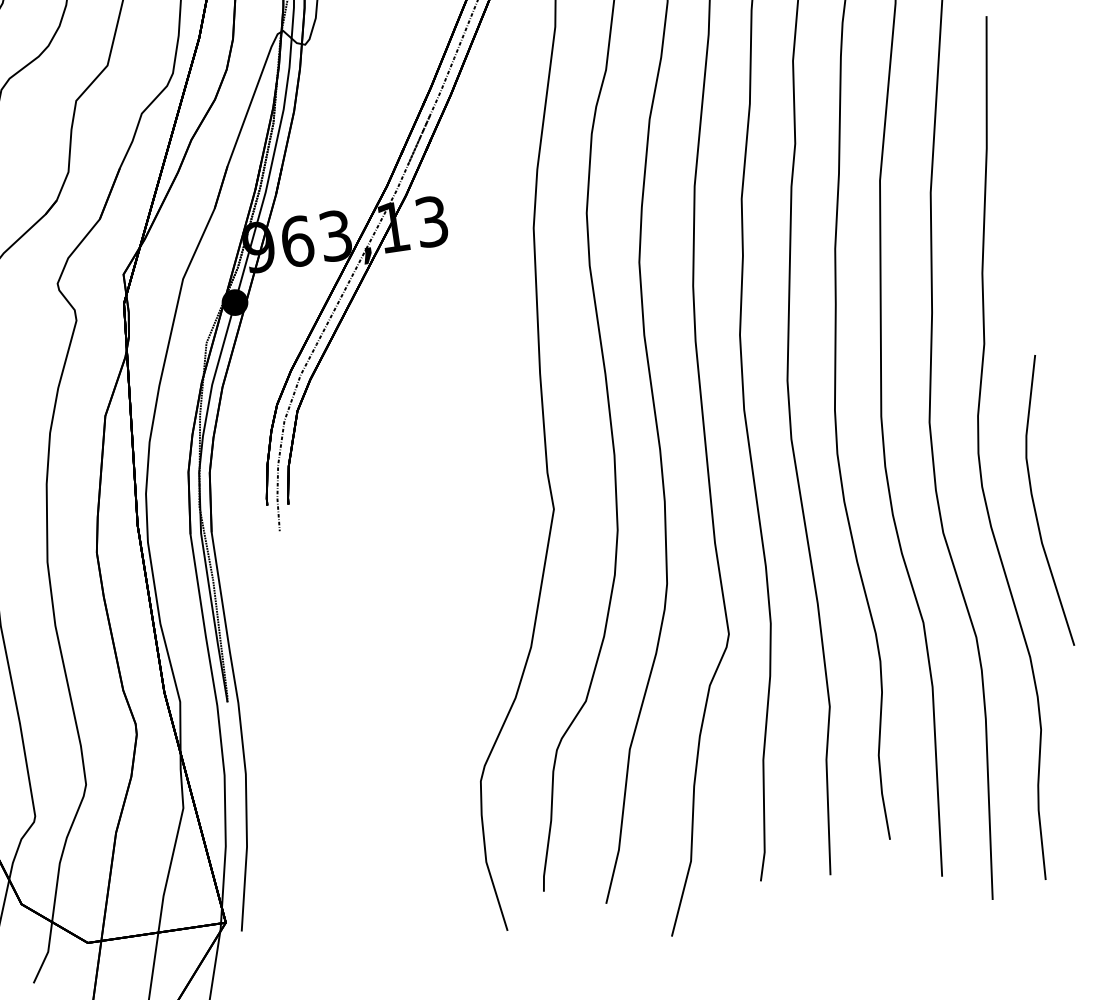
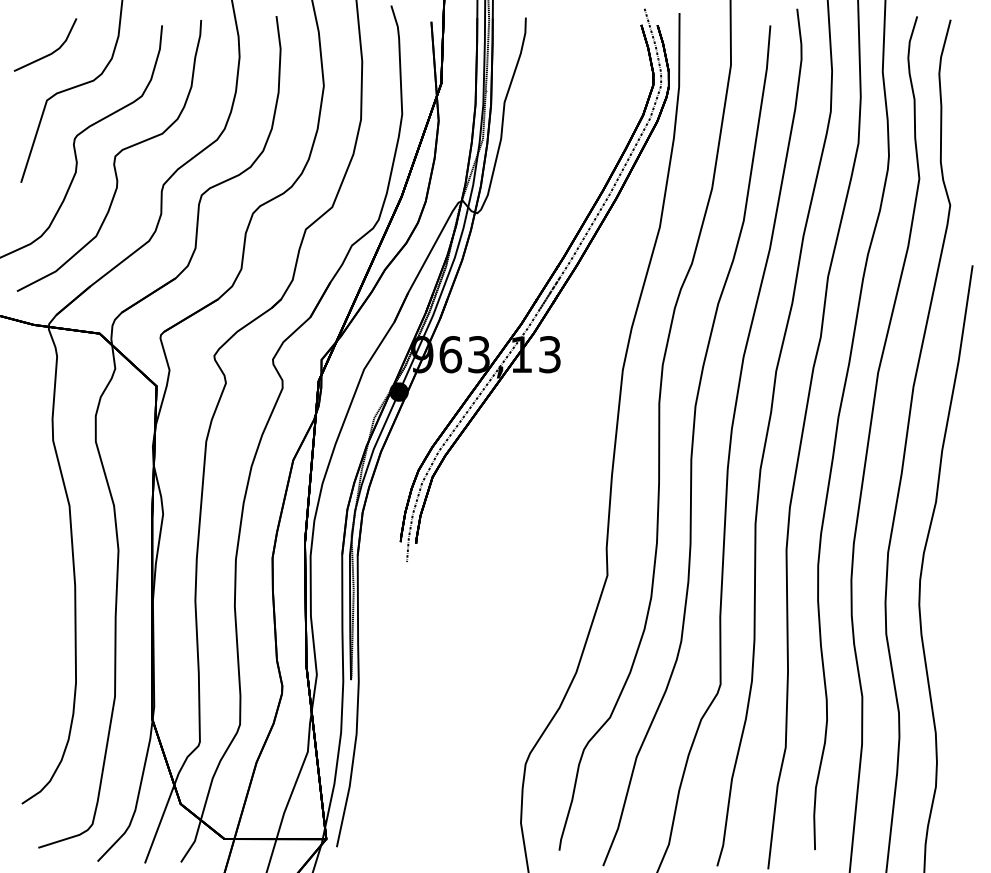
part: (1034, 503) -> (955, 622), removed

